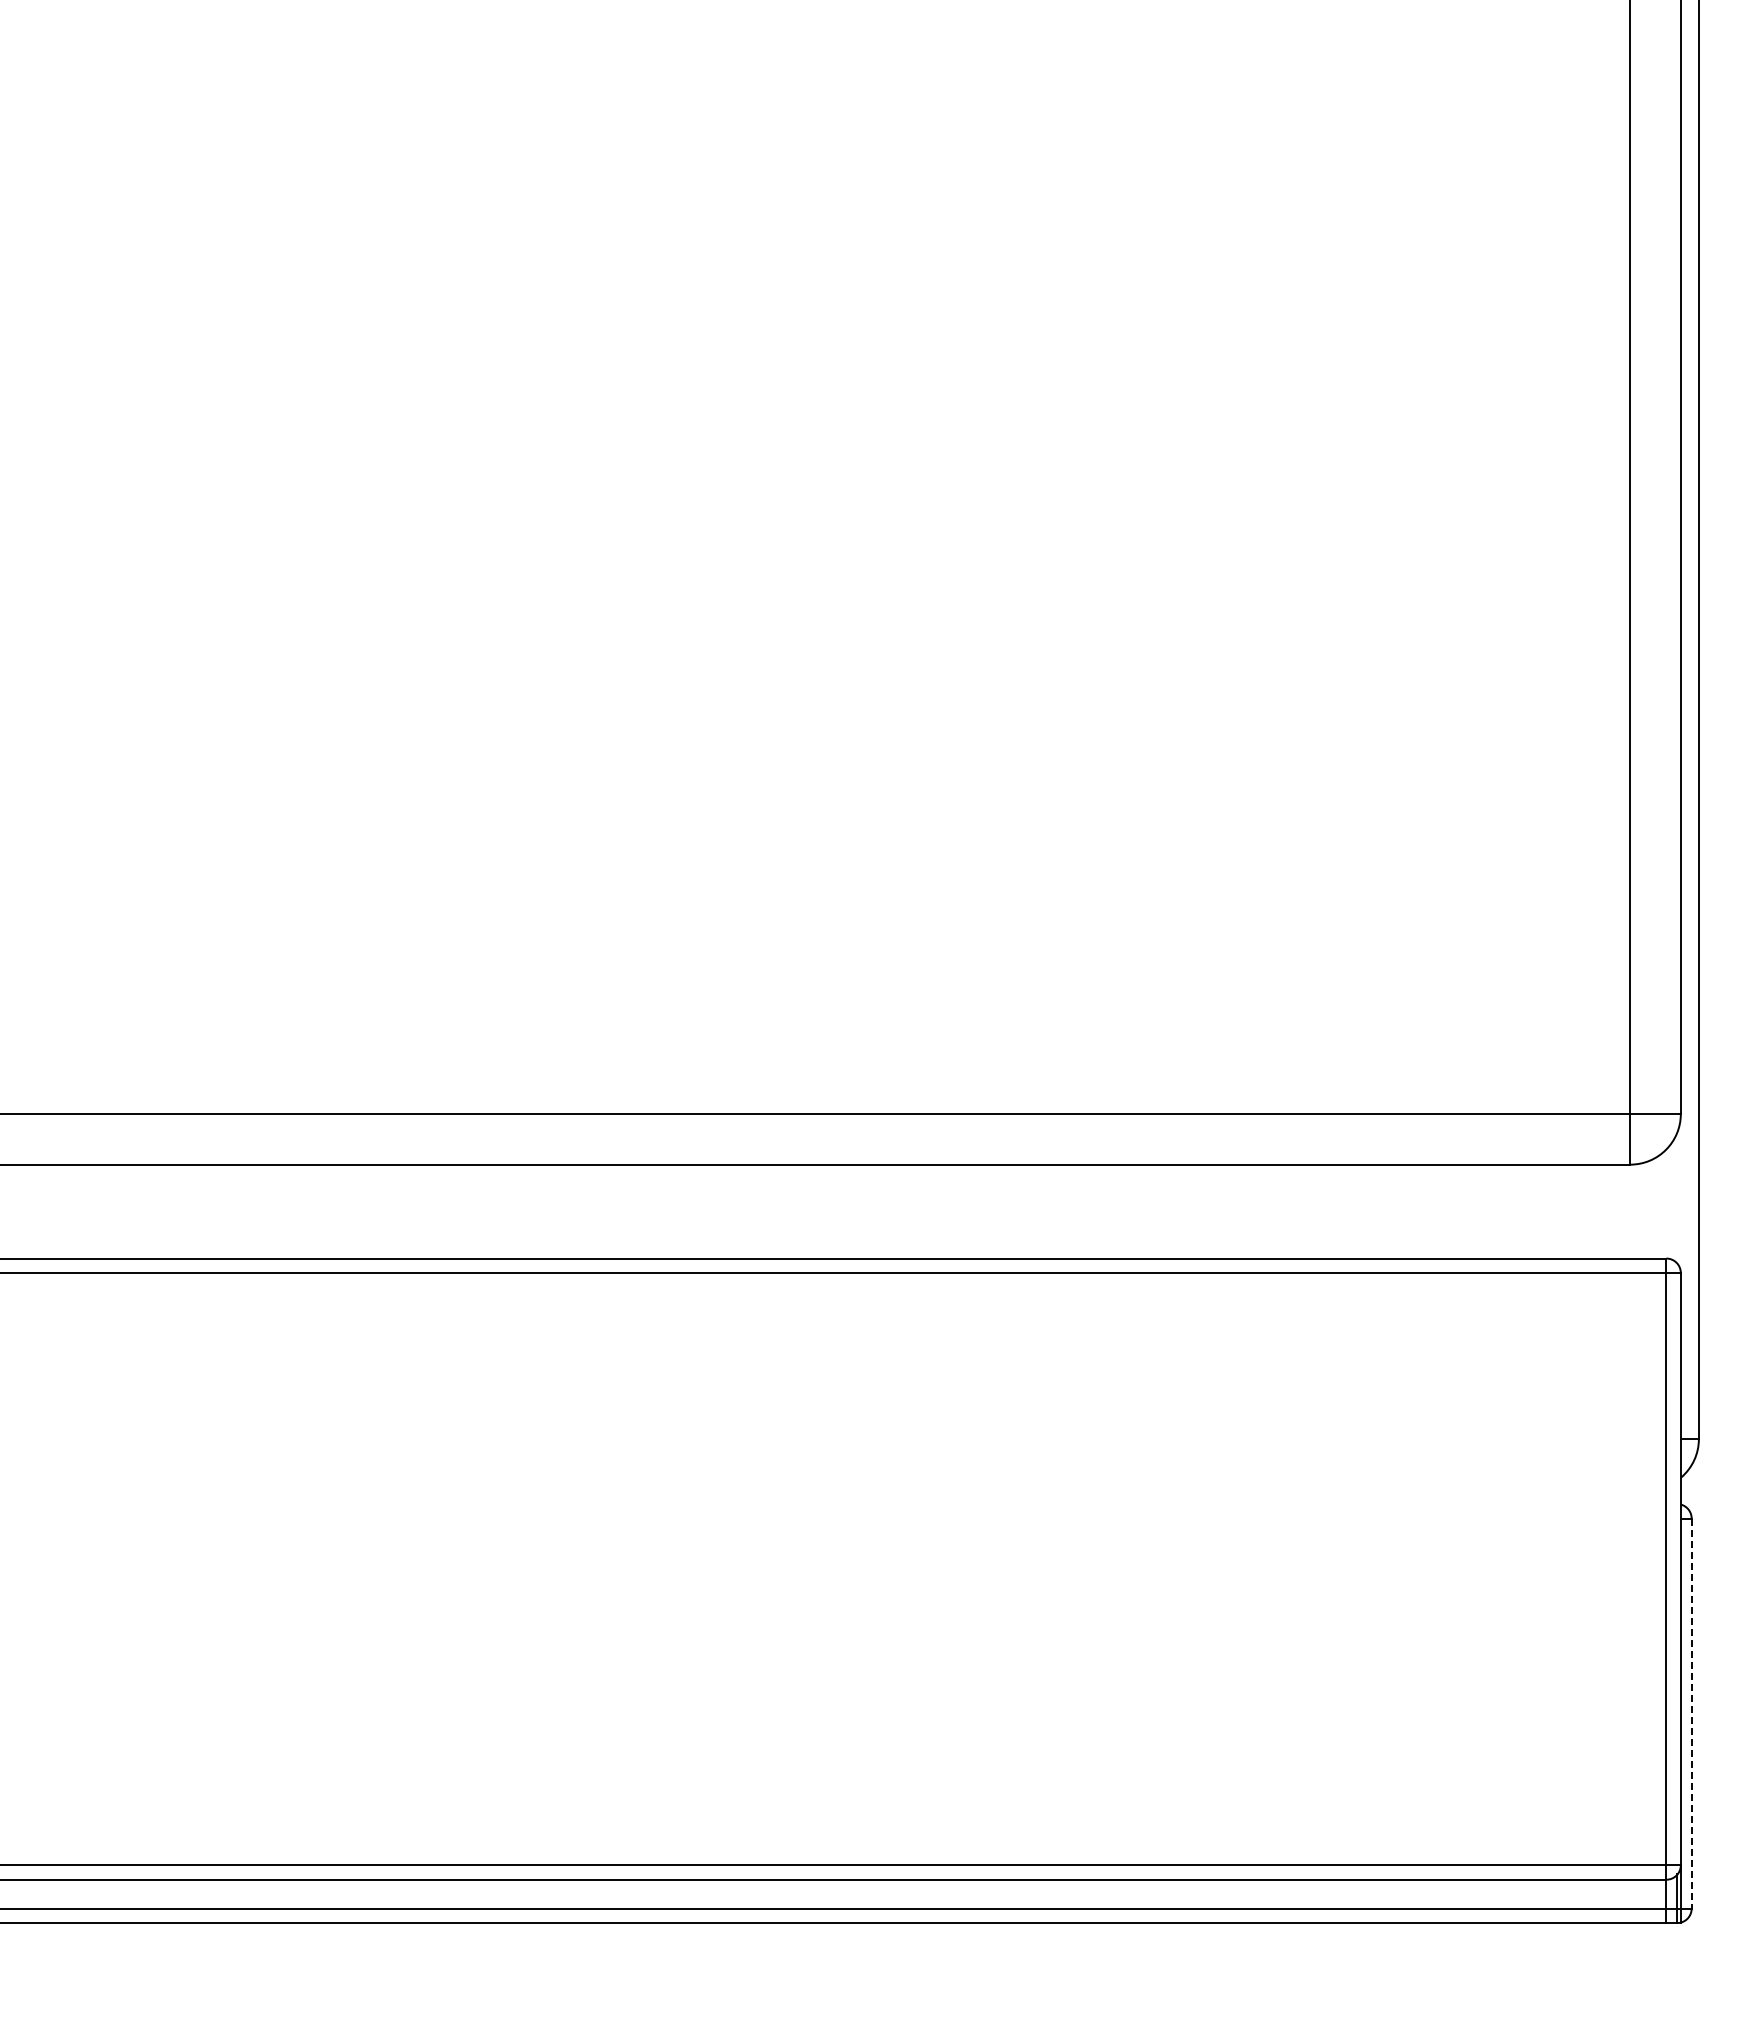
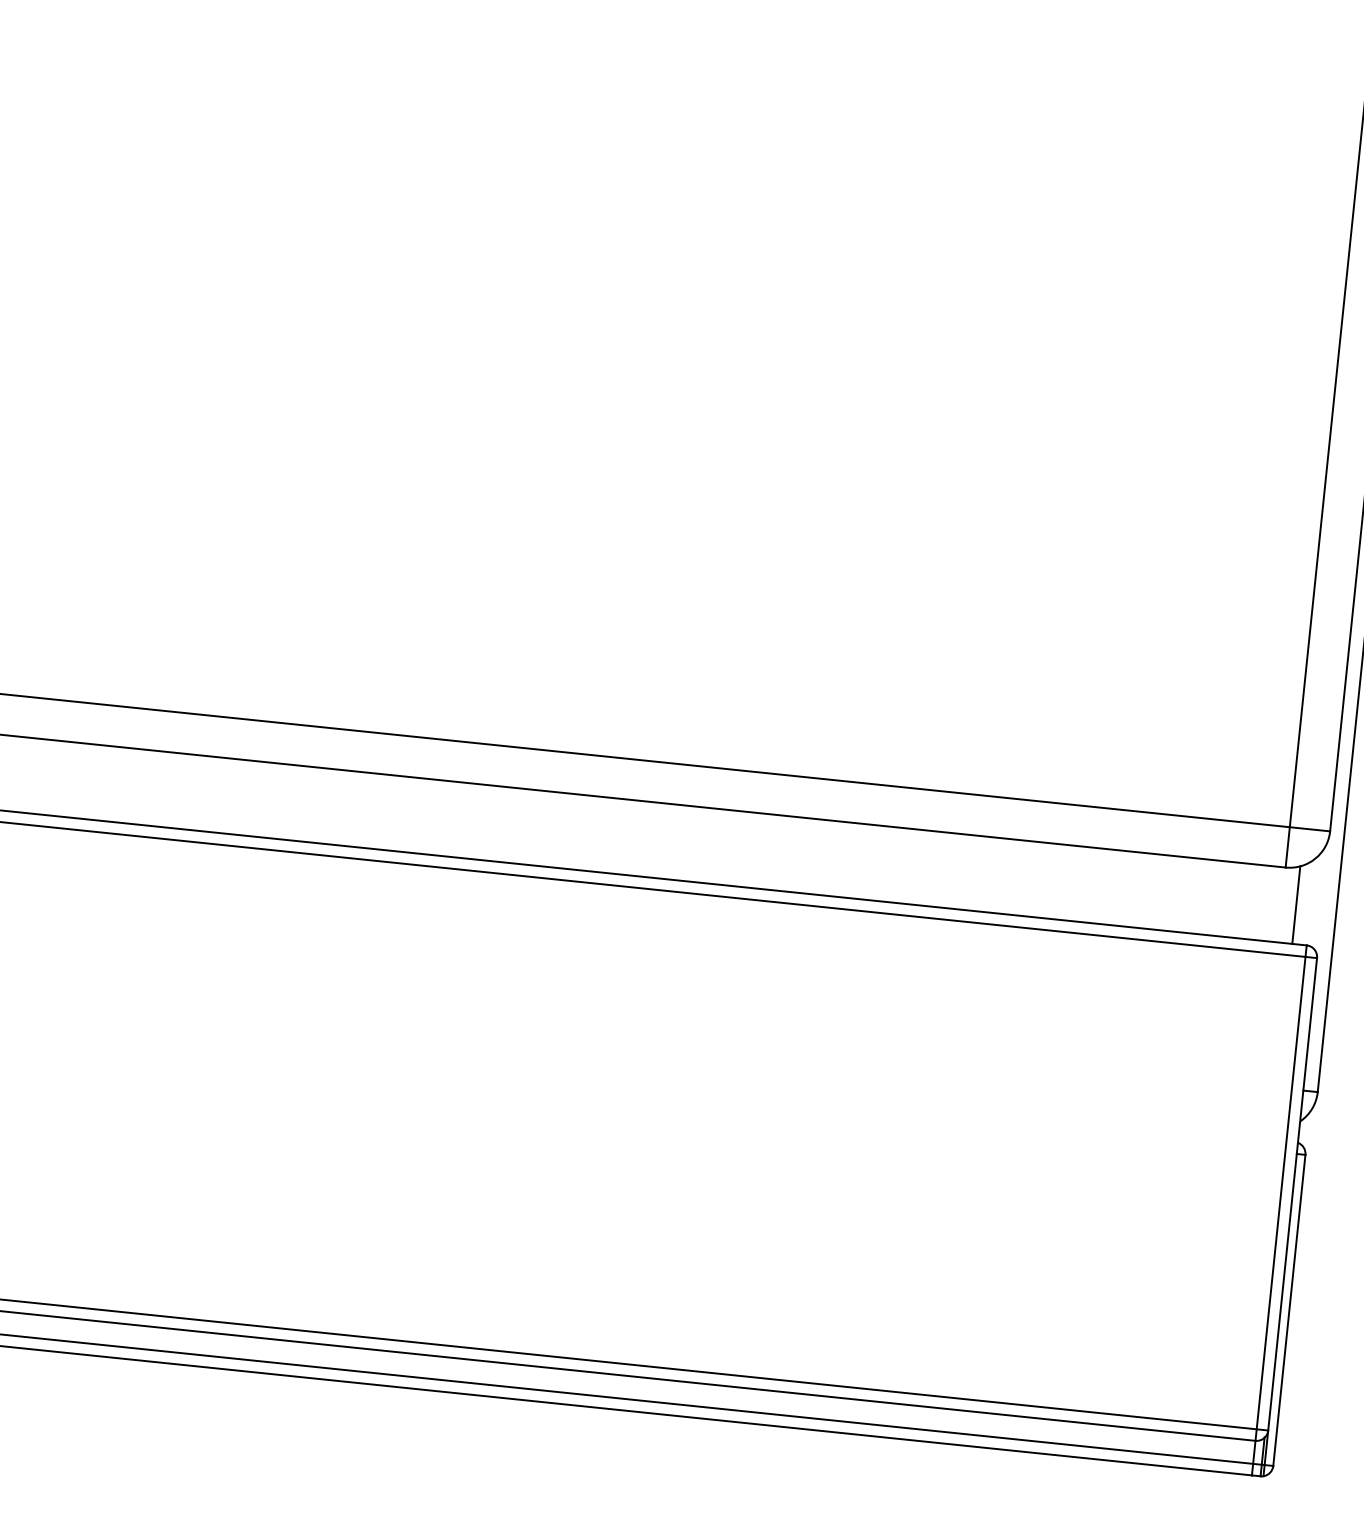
line: (1648, 1209) -> (1296, 904), added
line: (1691, 1714) -> (1289, 1311), dashed -> solid

